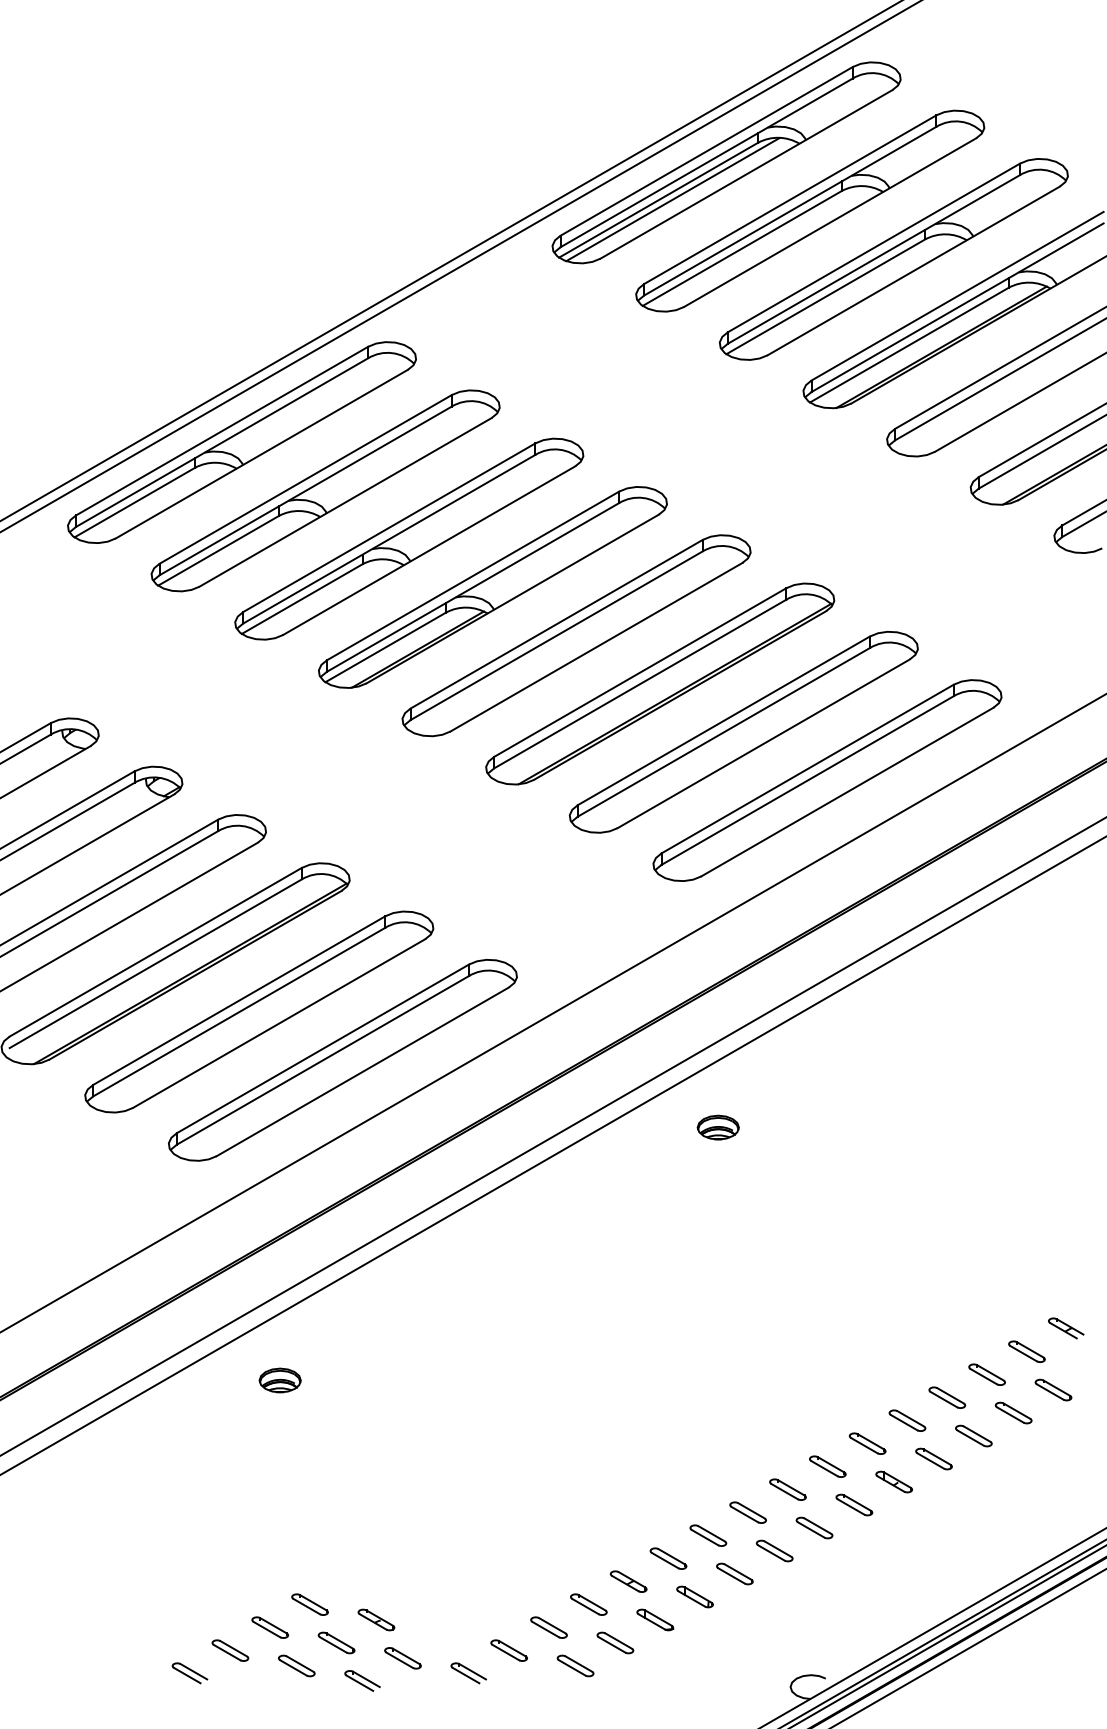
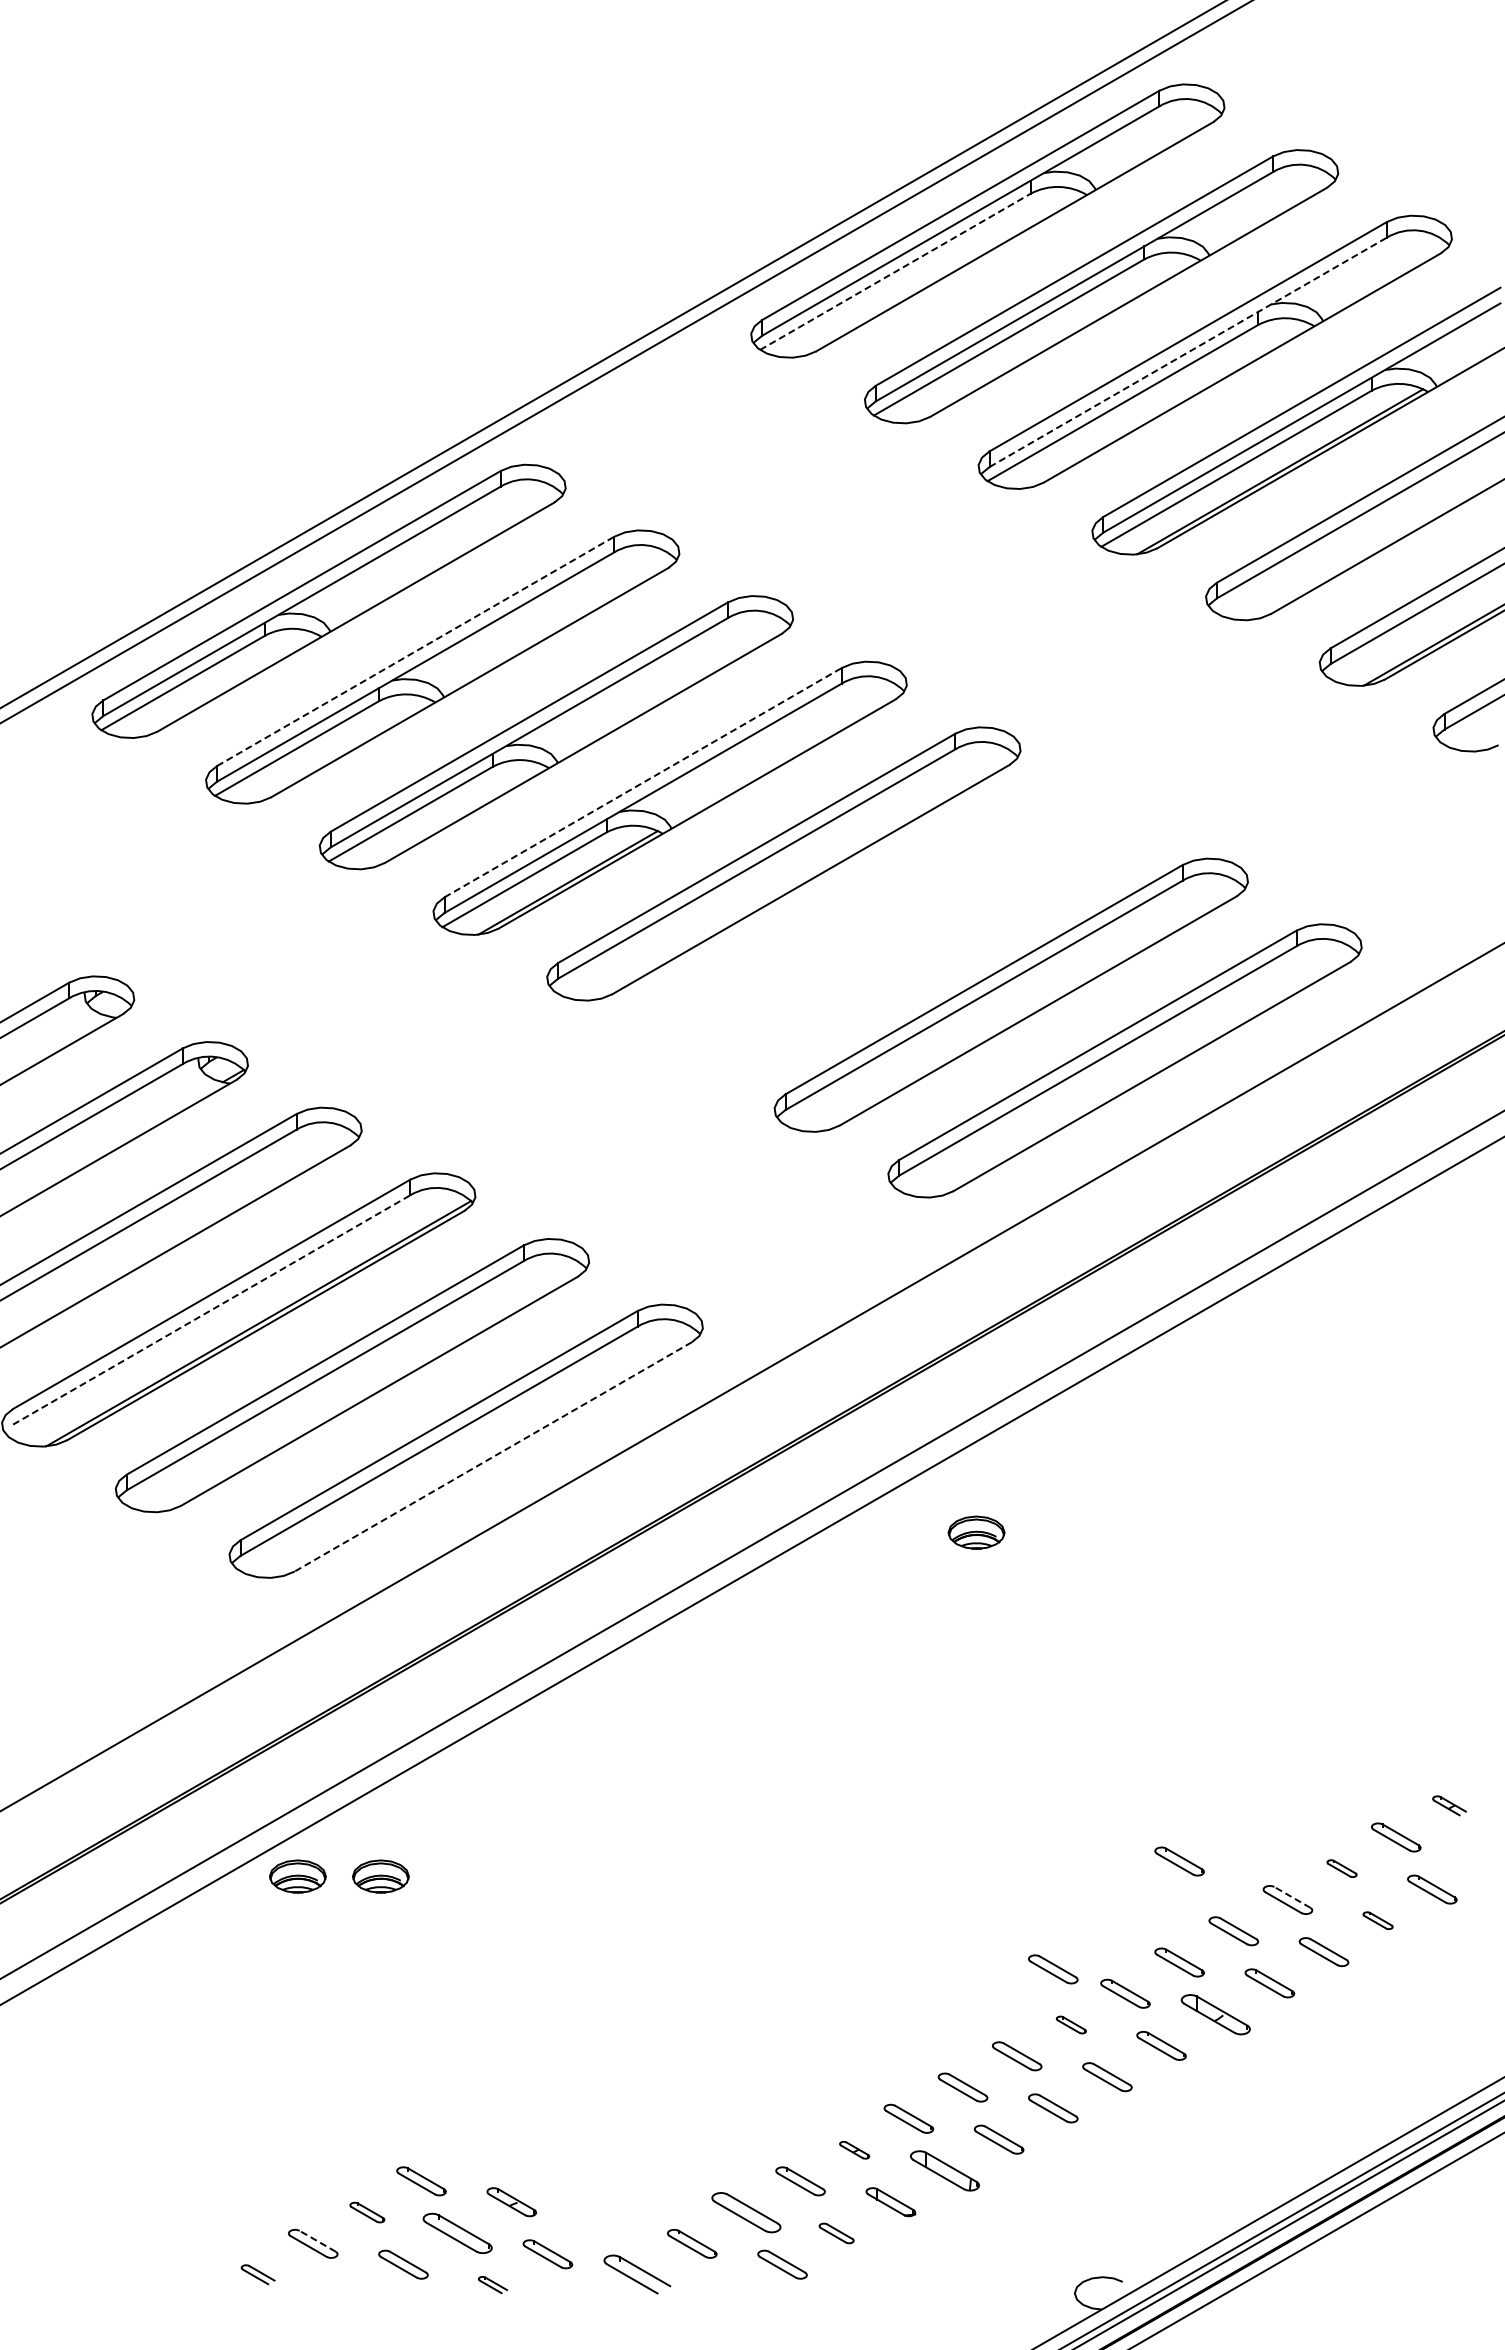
line: (658, 199) -> (895, 271), solid -> dashed
line: (672, 199) -> (914, 270), removed
line: (874, 259) -> (1188, 352), solid -> dashed
line: (306, 479) -> (416, 651), solid -> dashed
line: (473, 575) -> (643, 782), solid -> dashed
part: (660, 683) -> (897, 929), removed
line: (156, 963) -> (212, 1309), solid -> dashed
line: (362, 1072) -> (492, 1457), solid -> dashed
part: (1066, 1328) -> (1449, 1805), size x0.7
part: (867, 1369) -> (1179, 1861), added
part: (986, 1374) -> (1341, 1868), size x0.6
part: (218, 1380) -> (297, 1876), added
line: (950, 1395) -> (1292, 1897), solid -> dashed
part: (1013, 1412) -> (1377, 1920), size x0.6
part: (774, 1448) -> (1053, 1969), added
part: (894, 1481) -> (1215, 2014), size x1.4
part: (788, 1489) -> (1071, 2024), size x0.6
part: (628, 1581) -> (854, 2150), size x0.6
part: (694, 1596) -> (944, 2170), size x1.4
part: (270, 1627) -> (367, 2212), size x0.7
part: (549, 1627) -> (746, 2212), size x1.4
part: (336, 1643) -> (457, 2233), size x1.4
part: (615, 1643) -> (836, 2233), size x0.7
line: (233, 1648) -> (317, 2241), solid -> dashed
part: (189, 1673) -> (257, 2274), size x0.7
part: (468, 1673) -> (636, 2274), size x1.4
part: (362, 1680) -> (492, 2284), size x0.6

